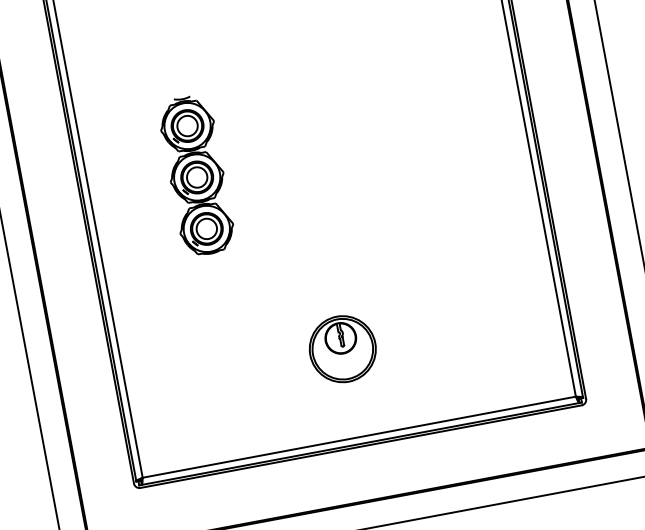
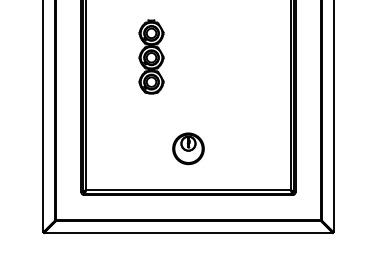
part: (196, 174) -> (151, 56), moved

